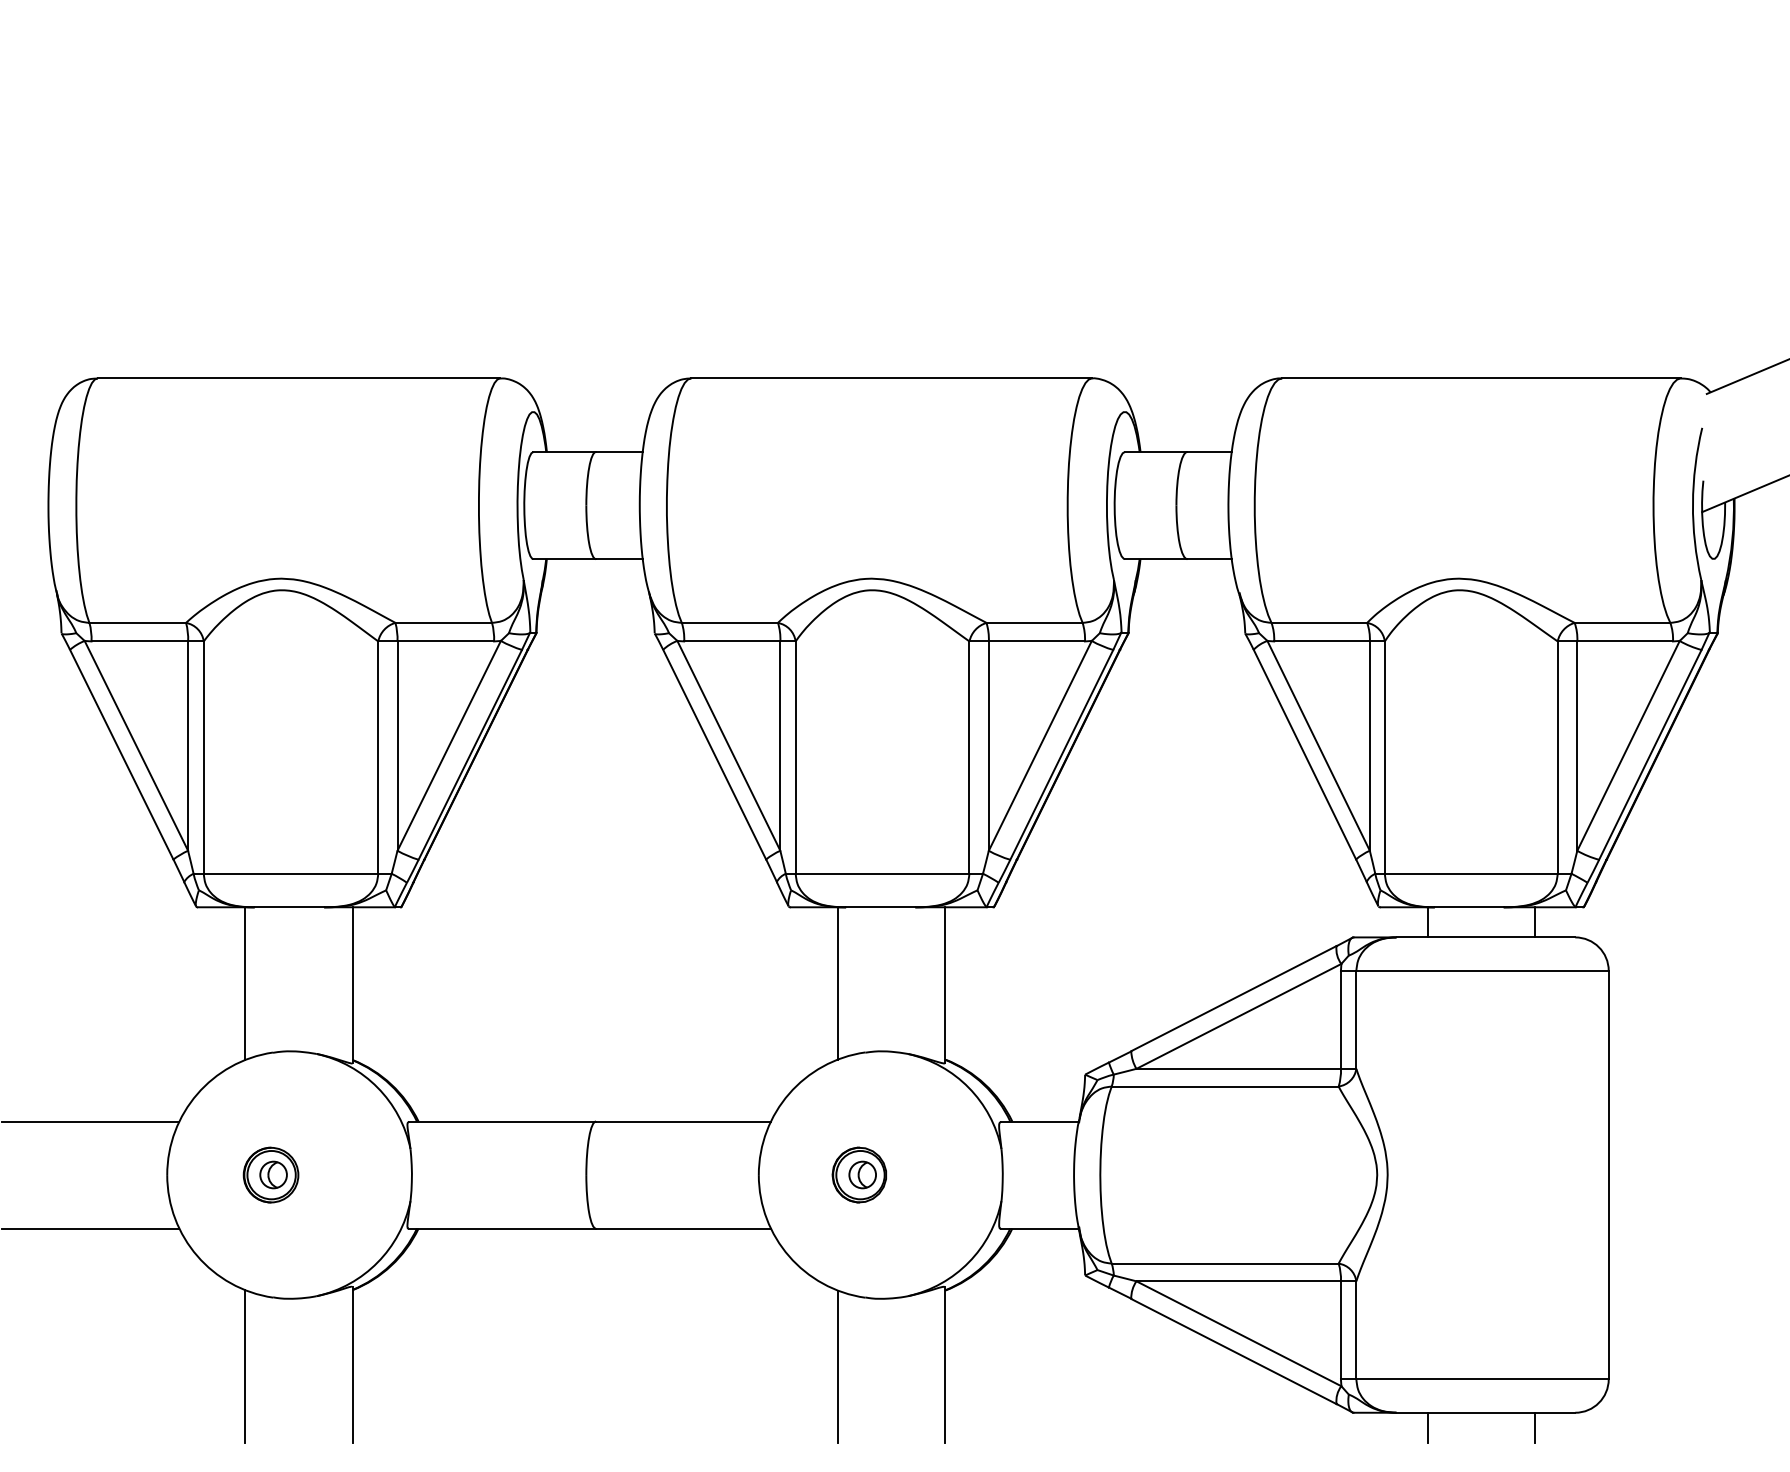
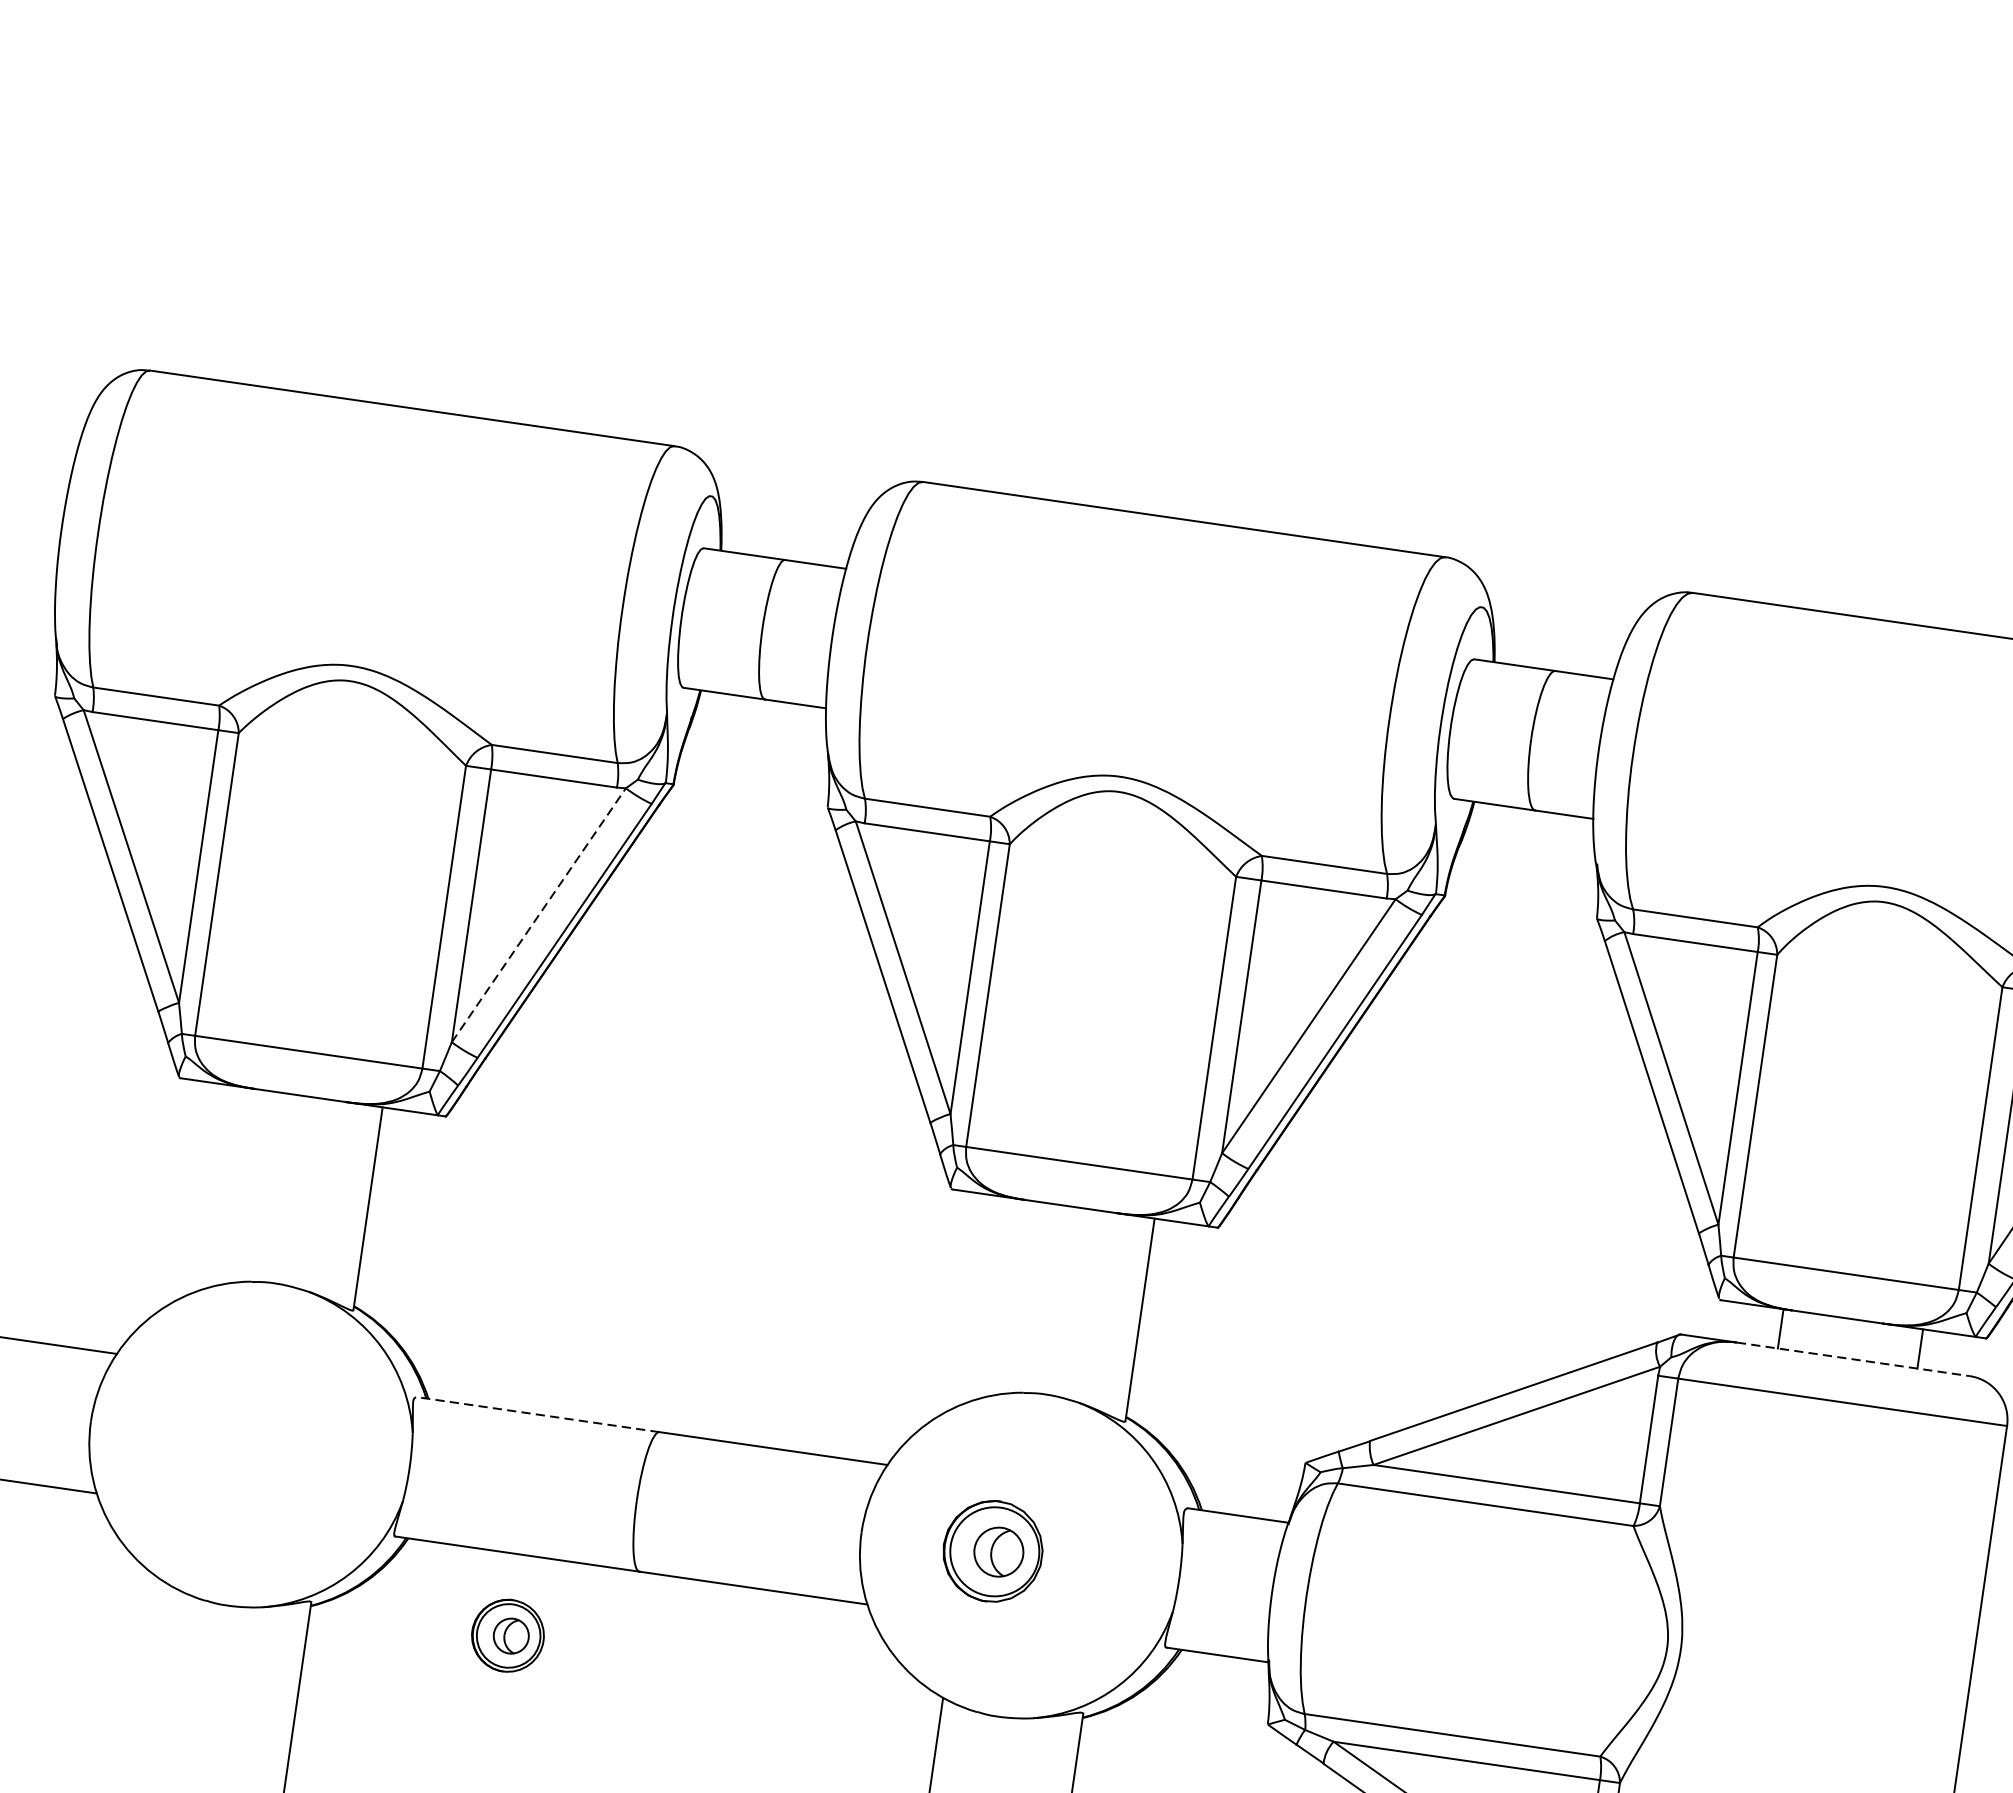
line: (449, 745) -> (539, 914), solid -> dashed
line: (1486, 937) -> (1854, 1359), solid -> dashed
line: (245, 983) -> (228, 1186), removed
line: (838, 983) -> (1001, 1297), removed
line: (502, 1121) -> (537, 1414), solid -> dashed
part: (270, 1174) -> (507, 1634), moved
part: (858, 1174) -> (991, 1550), size x1.4
line: (245, 1366) -> (156, 1685), removed

